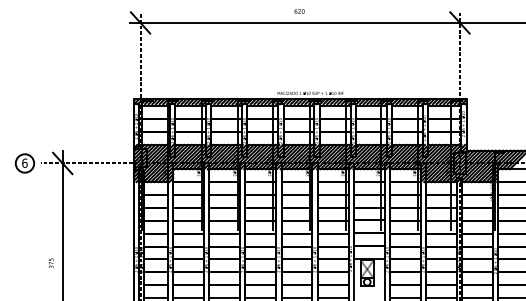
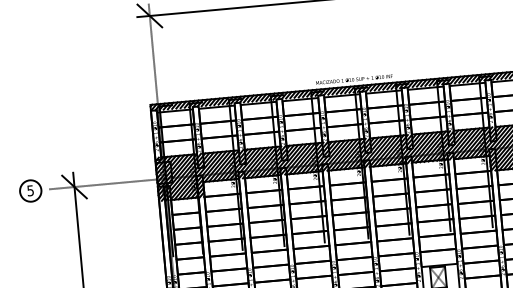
text: (24, 162) -> (30, 189), 6 -> 5

